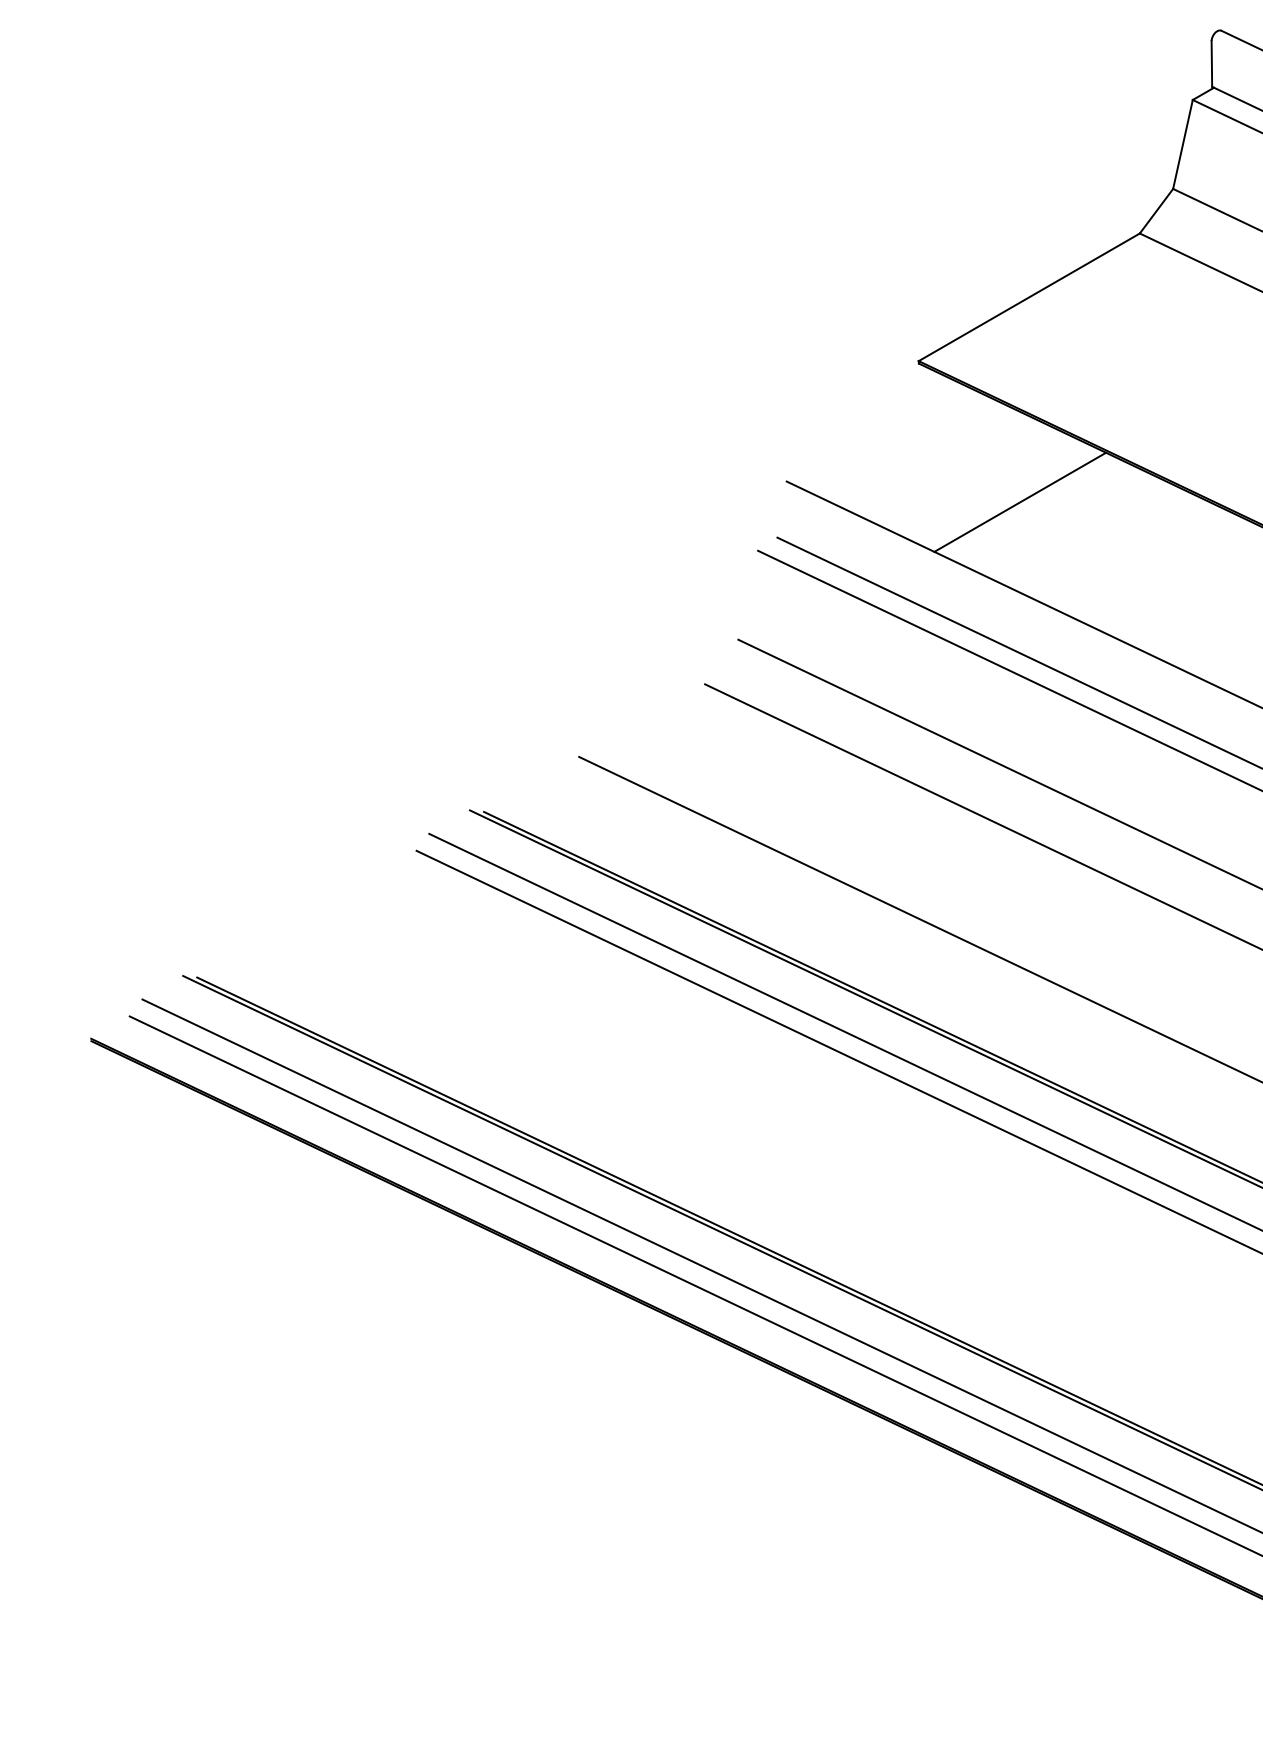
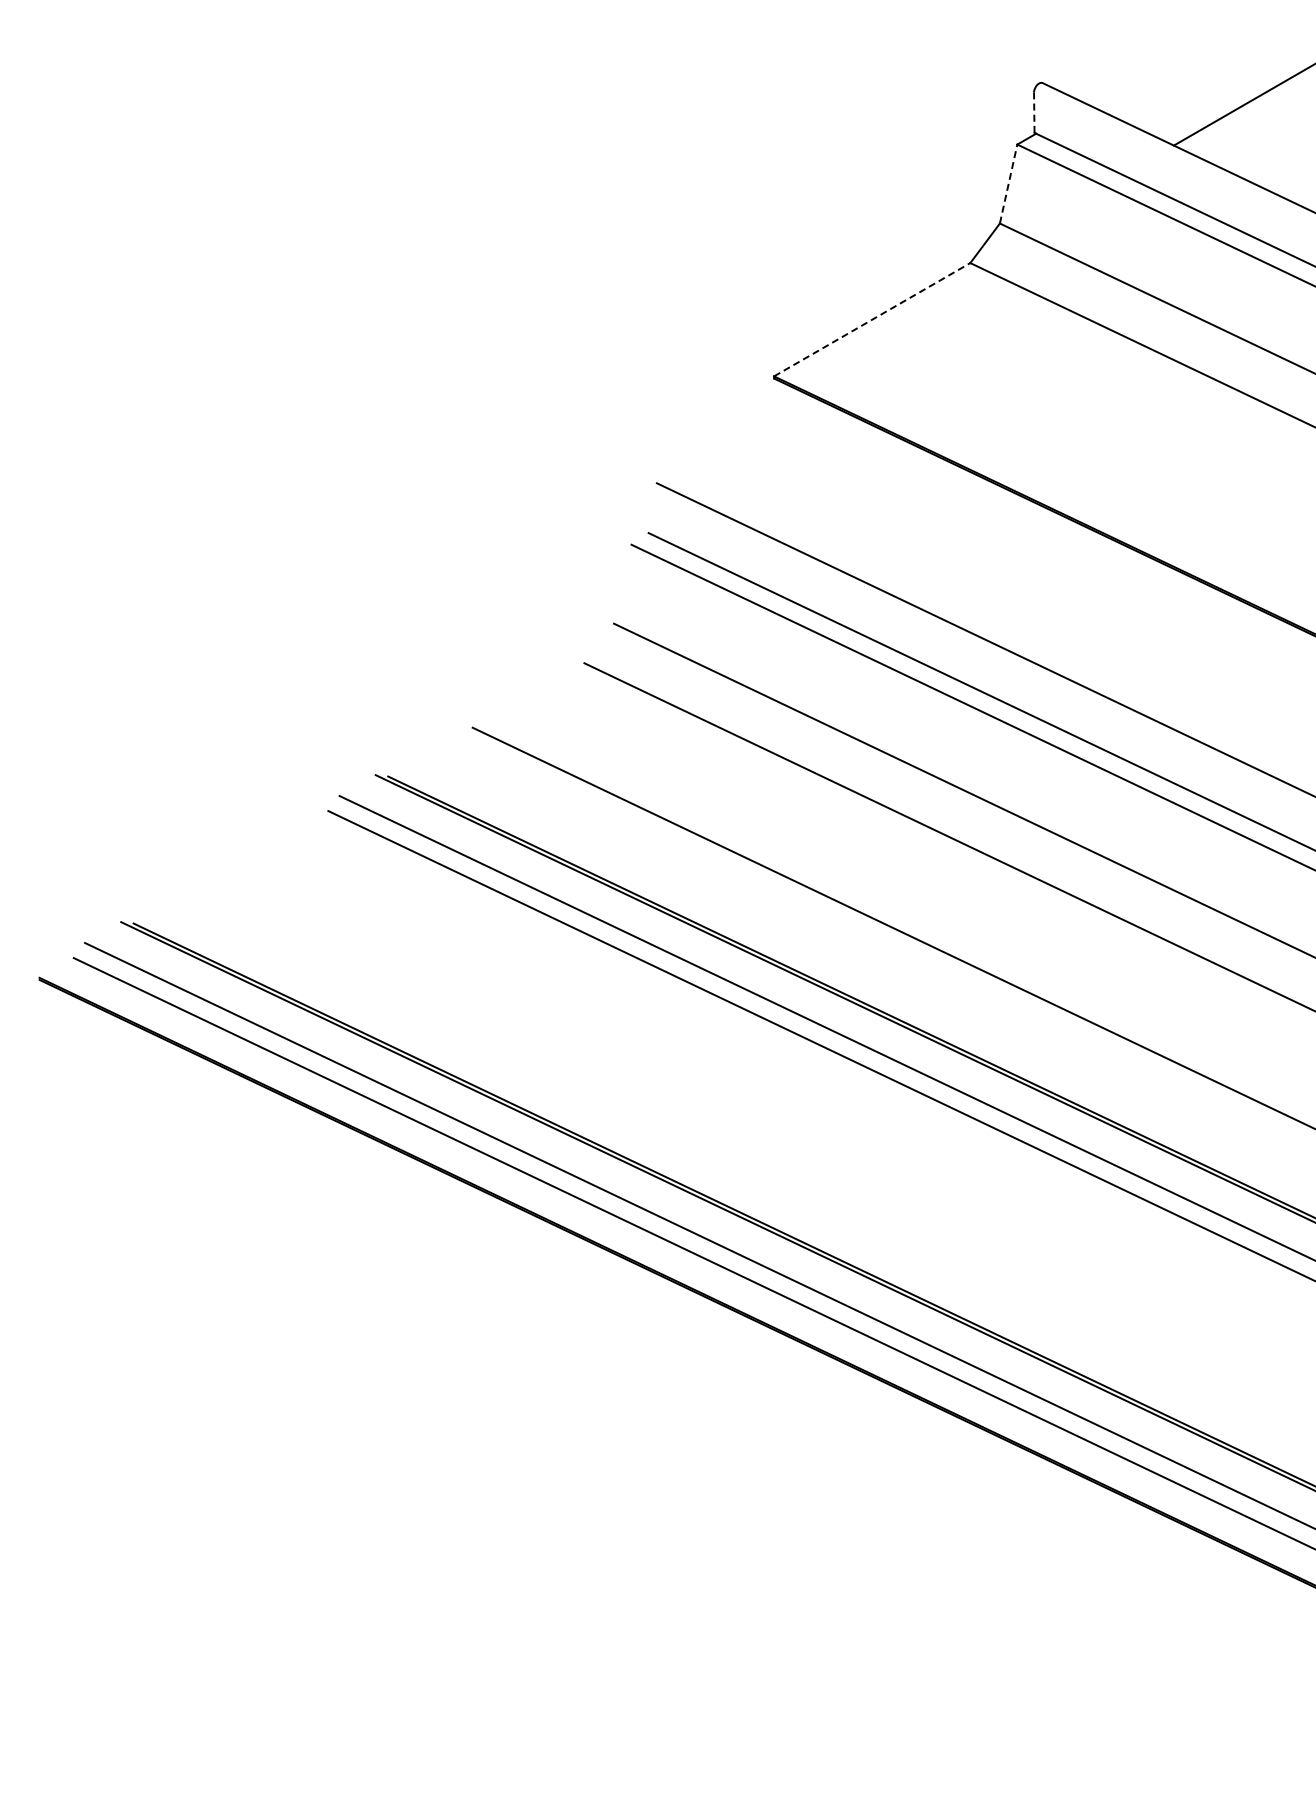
line: (1212, 63) -> (1034, 112), solid -> dashed
line: (1182, 143) -> (1008, 183), solid -> dashed
line: (1029, 297) -> (872, 319), solid -> dashed
line: (1019, 502) -> (863, 501), removed

